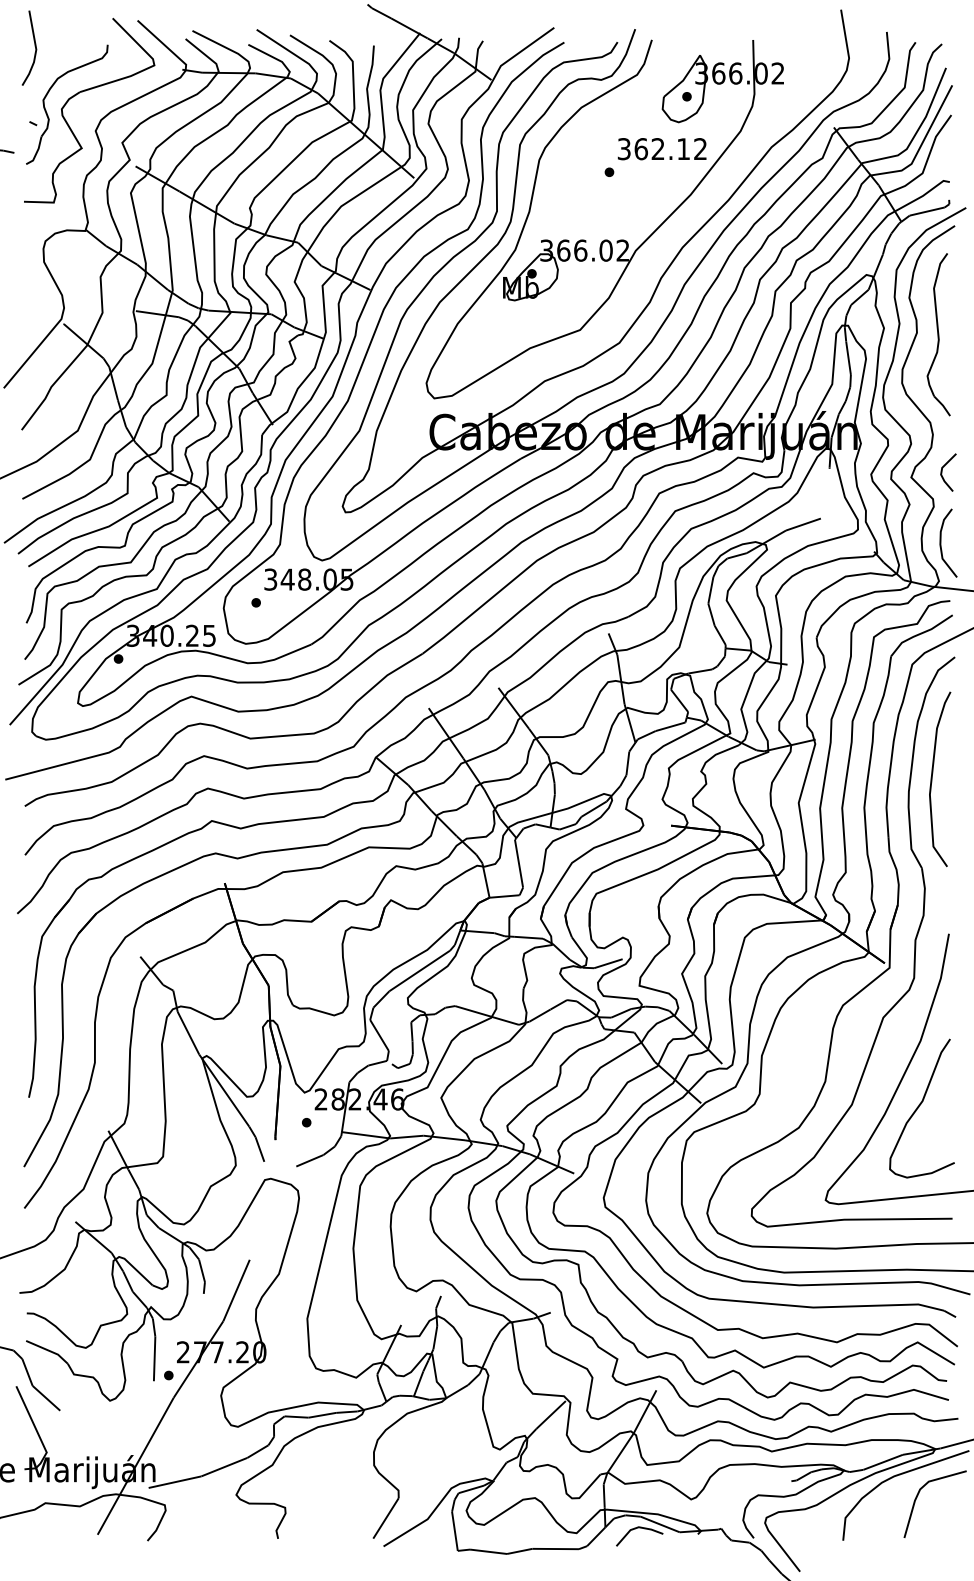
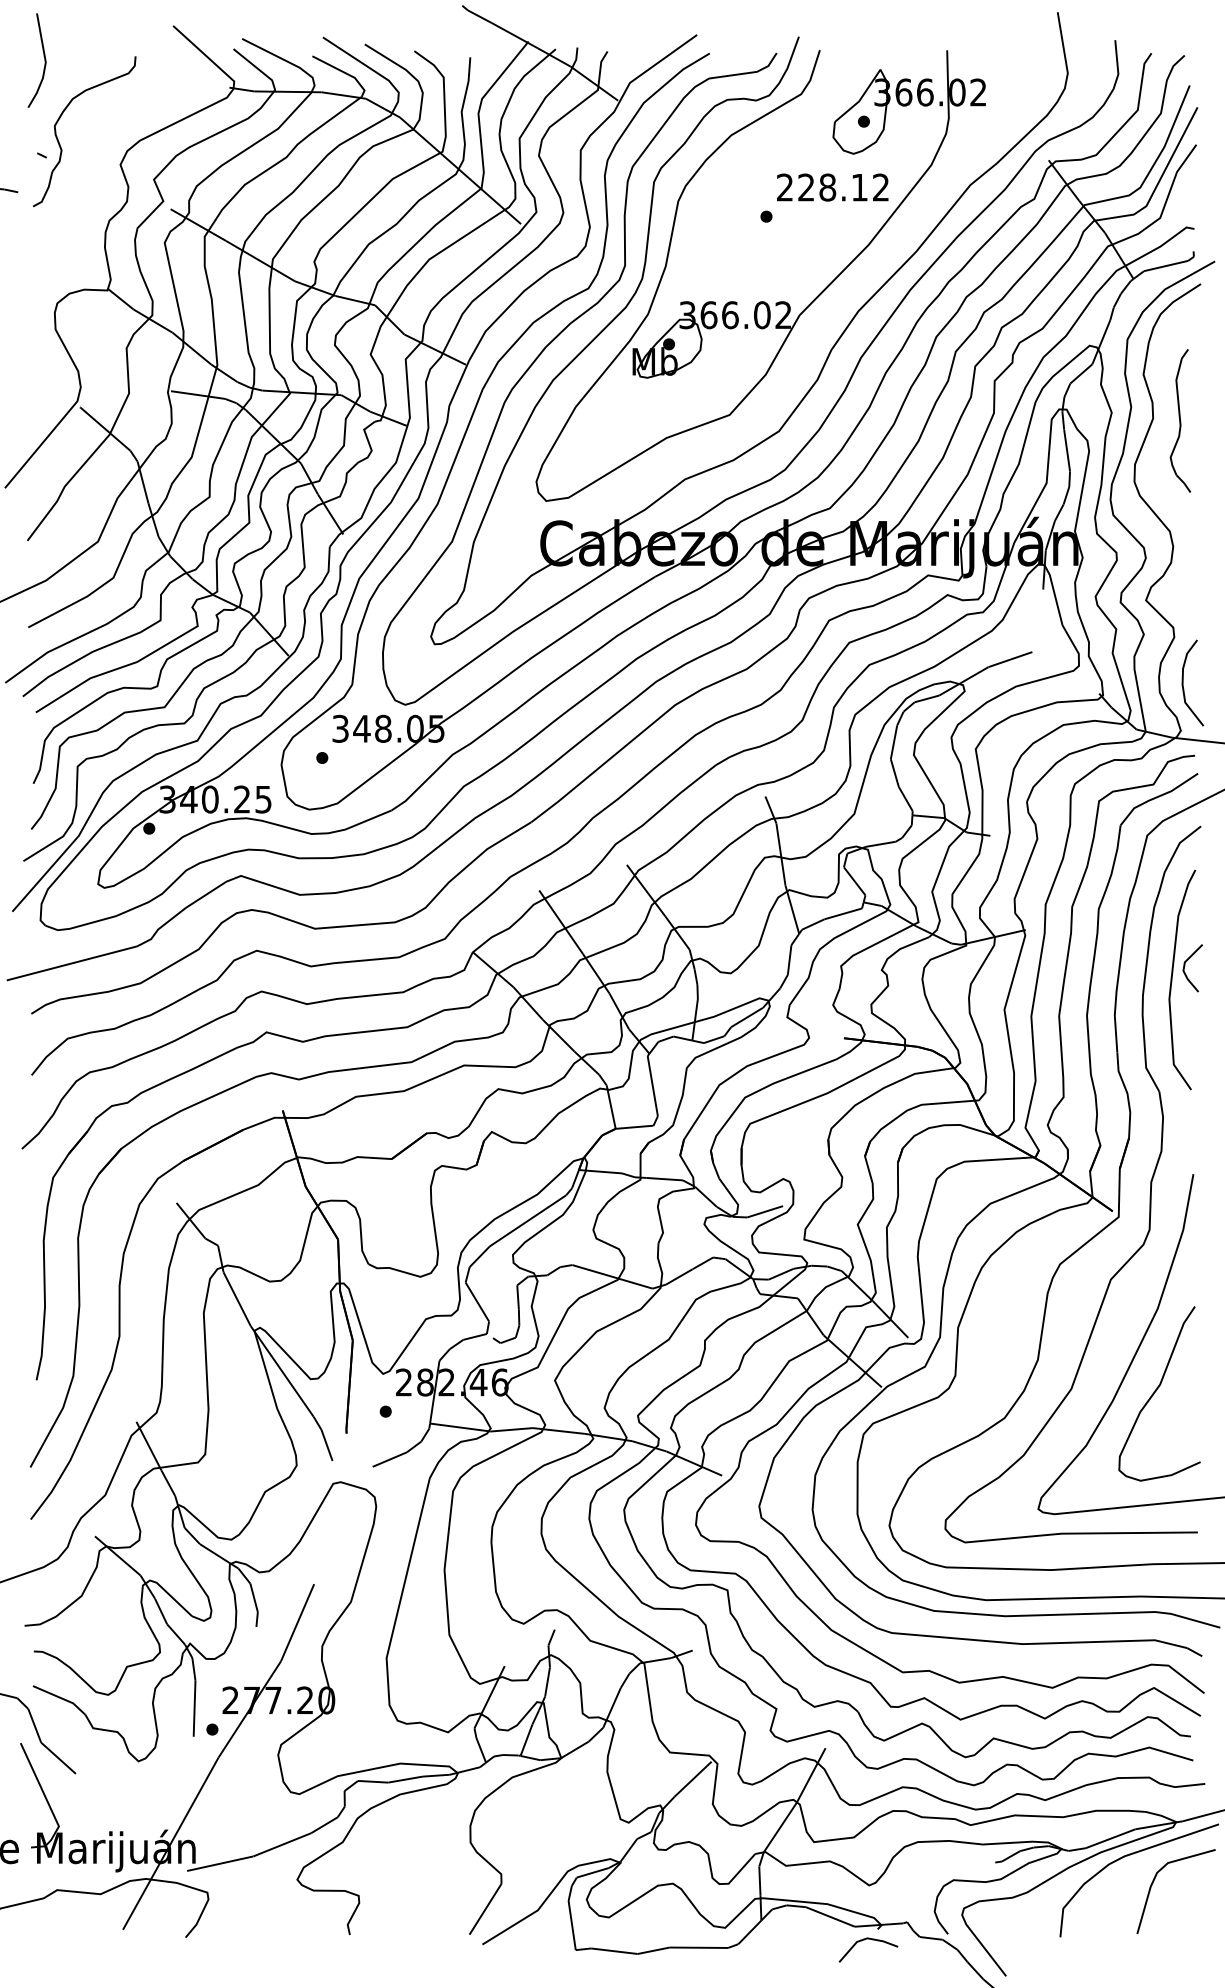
part: (83, 91) -> (105, 115), removed
text: (641, 149) -> (806, 187), 362.12 -> 228.12
part: (938, 334) -> (1180, 420), size x0.7
line: (942, 471) -> (1185, 966), moved
line: (636, 1528) -> (864, 1940), moved

